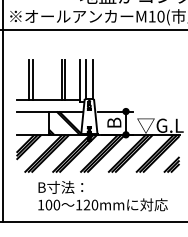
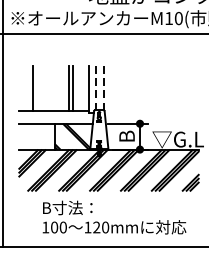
line: (32, 79) -> (36, 88), removed
line: (86, 79) -> (96, 88), solid -> dashed
line: (93, 79) -> (103, 88), solid -> dashed

